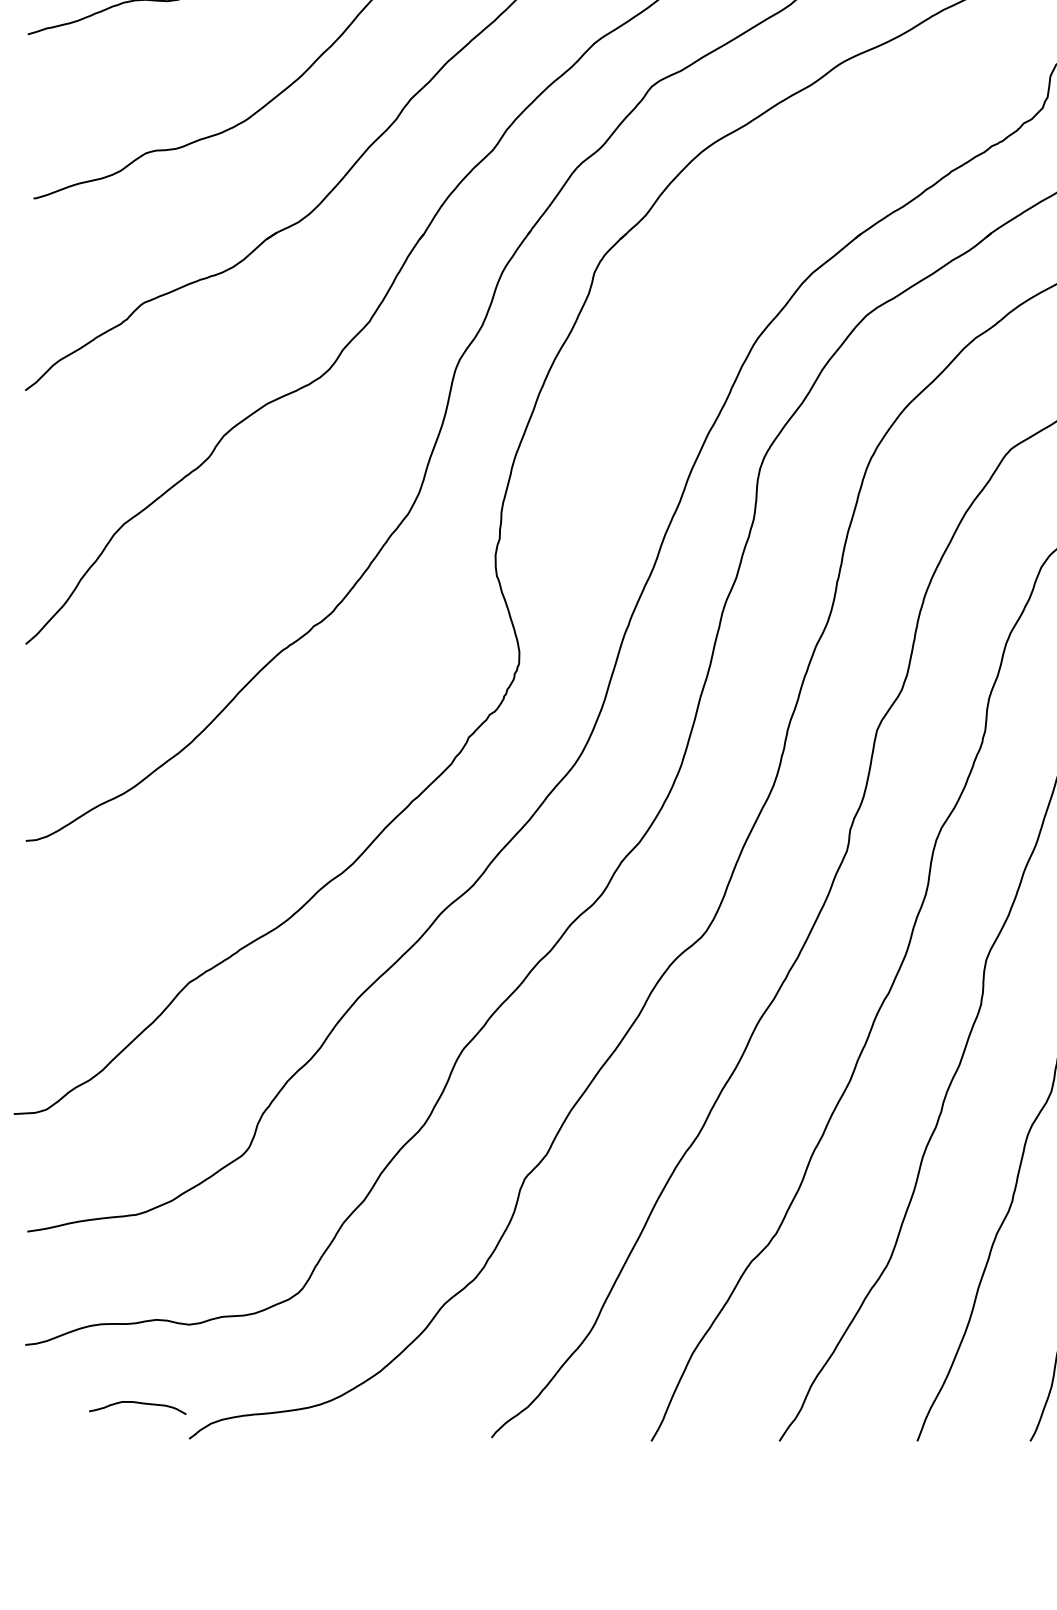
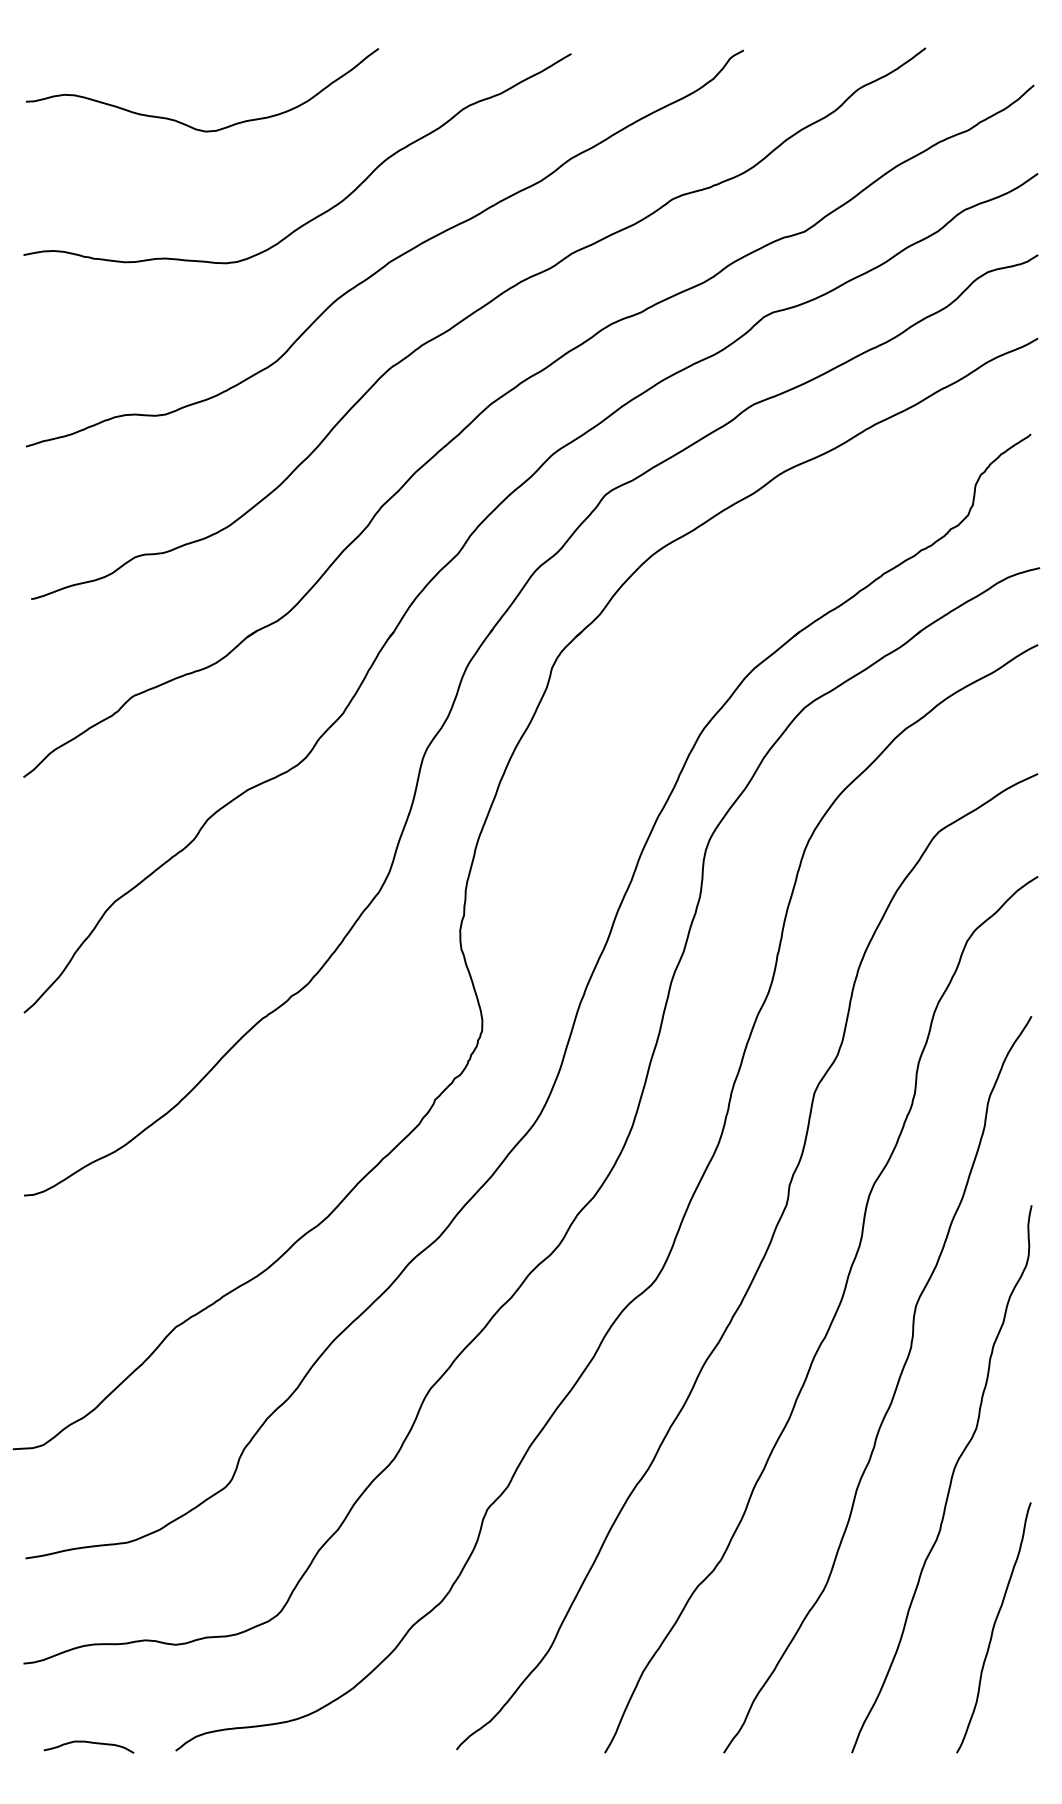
curve: (138, 1404) -> (89, 1743), moved

